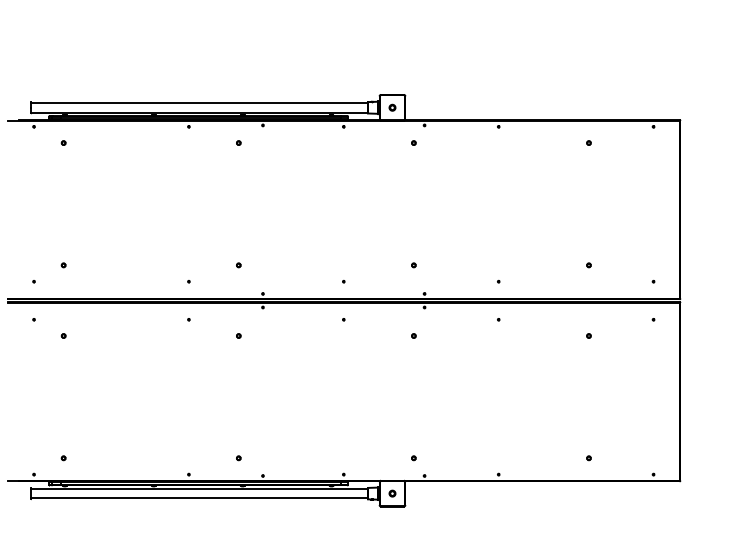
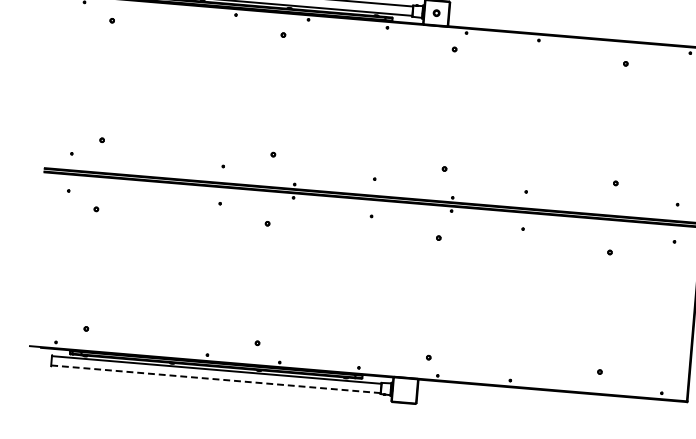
part: (392, 493) -> (404, 390), removed
line: (200, 498) -> (216, 379), solid -> dashed

